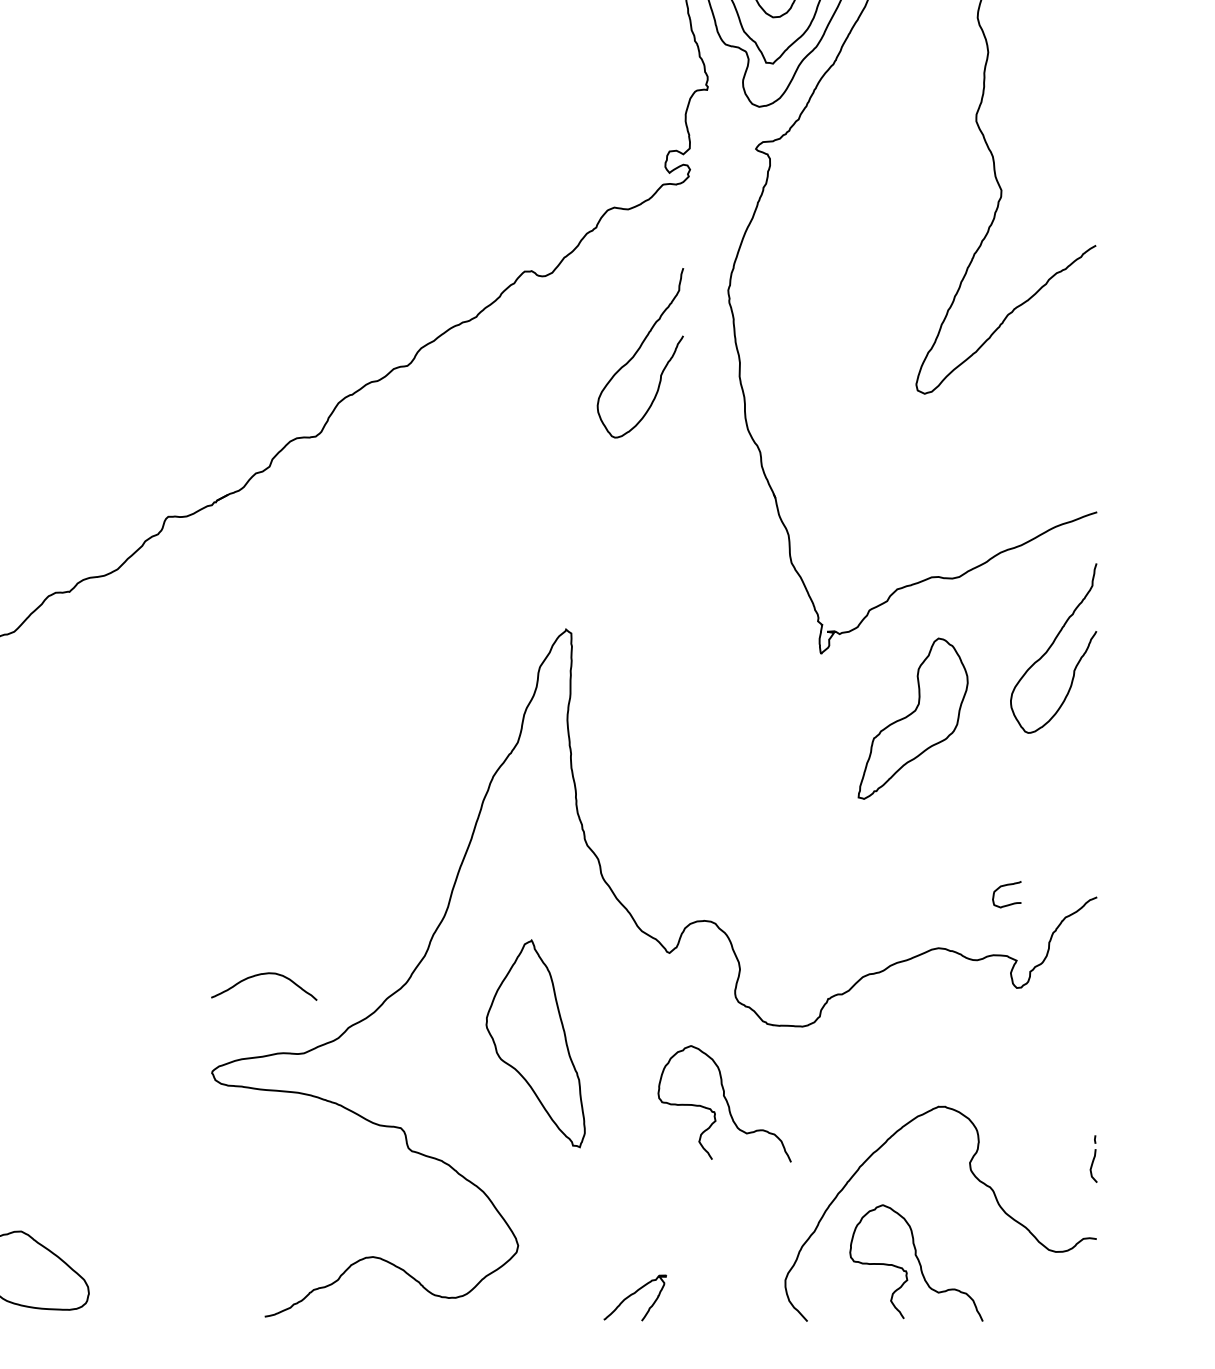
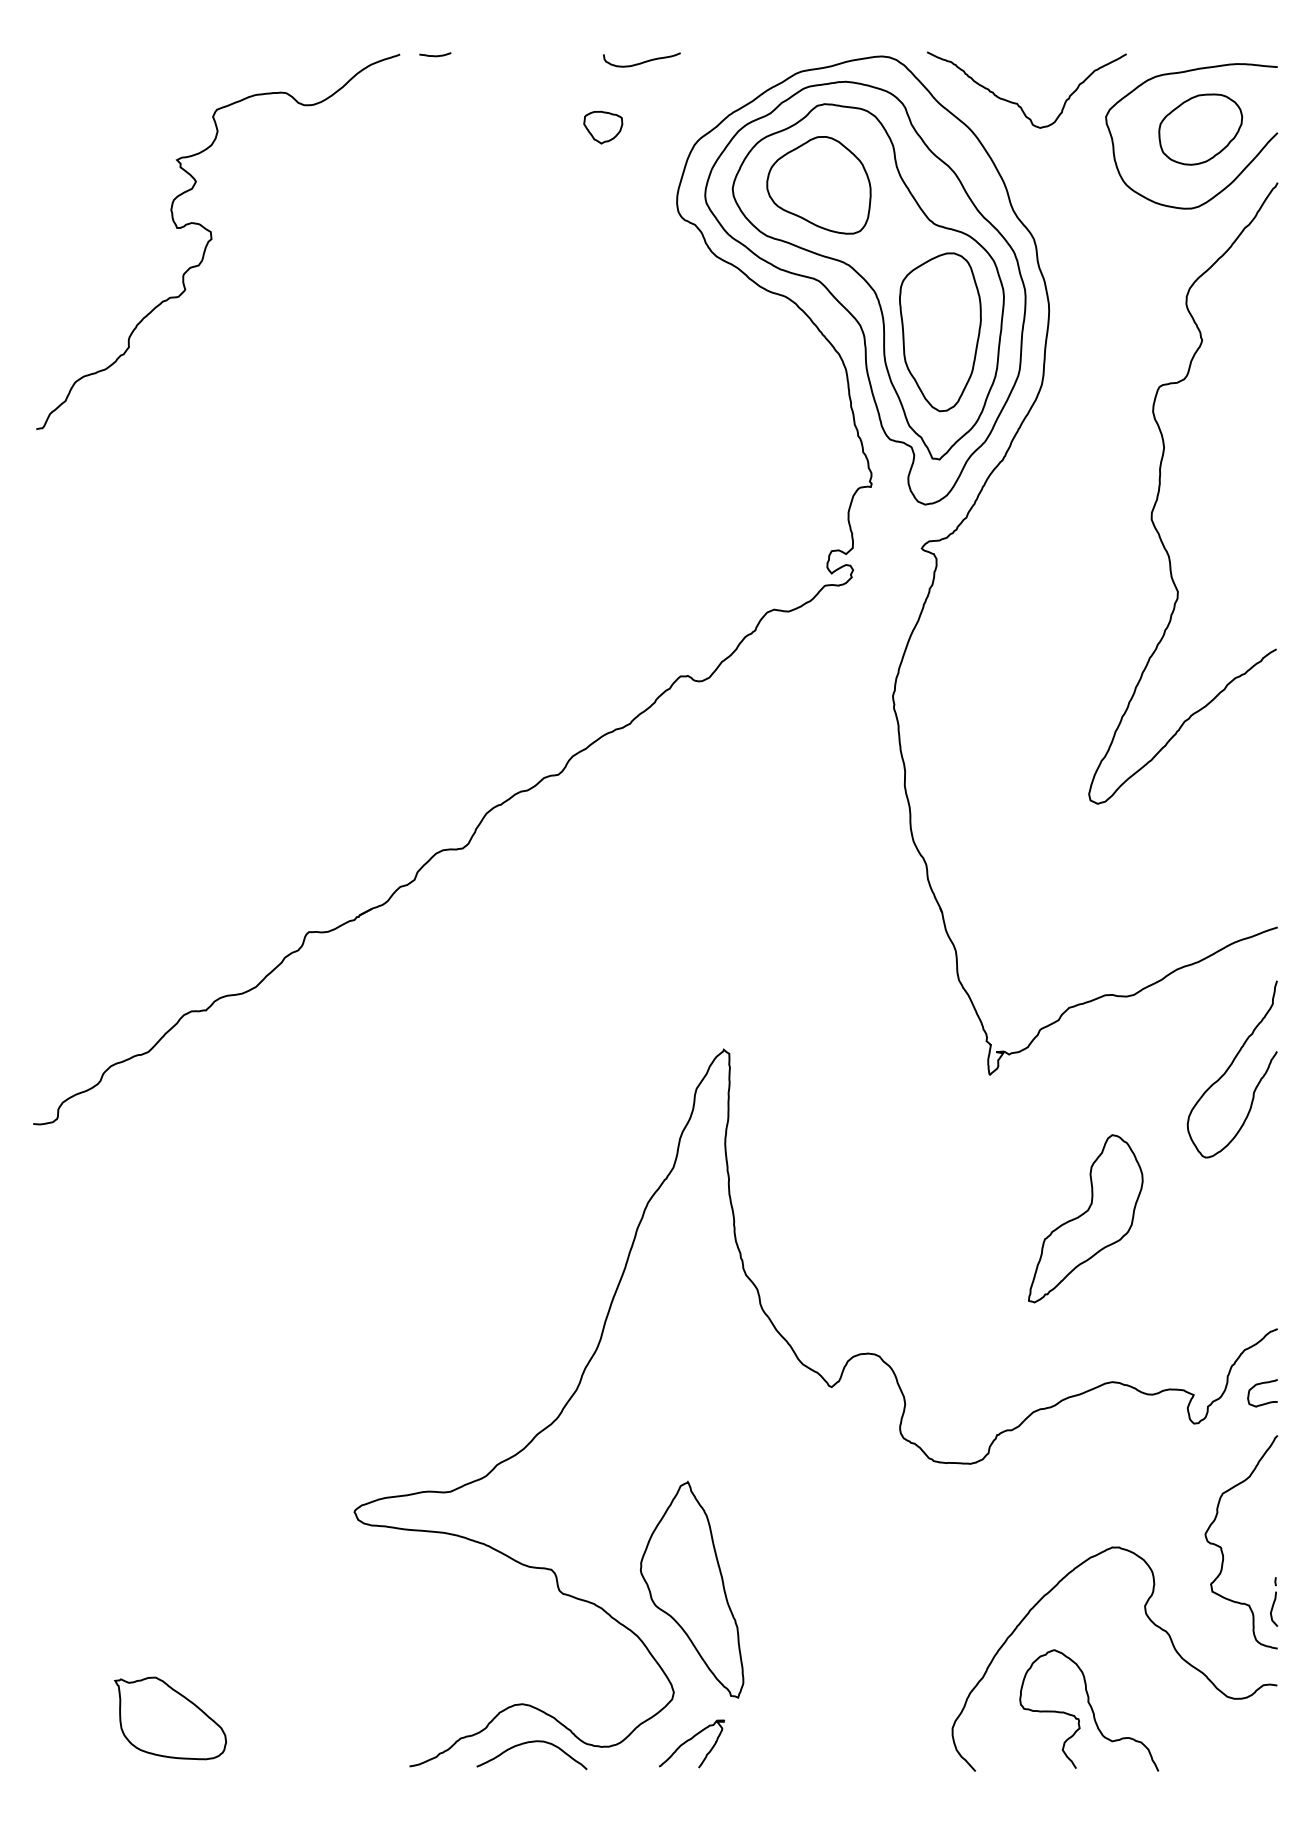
curve: (638, 351) -> (799, 759), removed
part: (912, 718) -> (1085, 1218), moved
curve: (1005, 886) -> (1261, 1384), moved
curve: (260, 975) -> (528, 1743), moved
part: (536, 1043) -> (692, 1589), moved
curve: (726, 1103) -> (891, 1544), removed
curve: (1044, 1107) -> (1222, 1548), added
curve: (633, 1294) -> (690, 1740), moved

